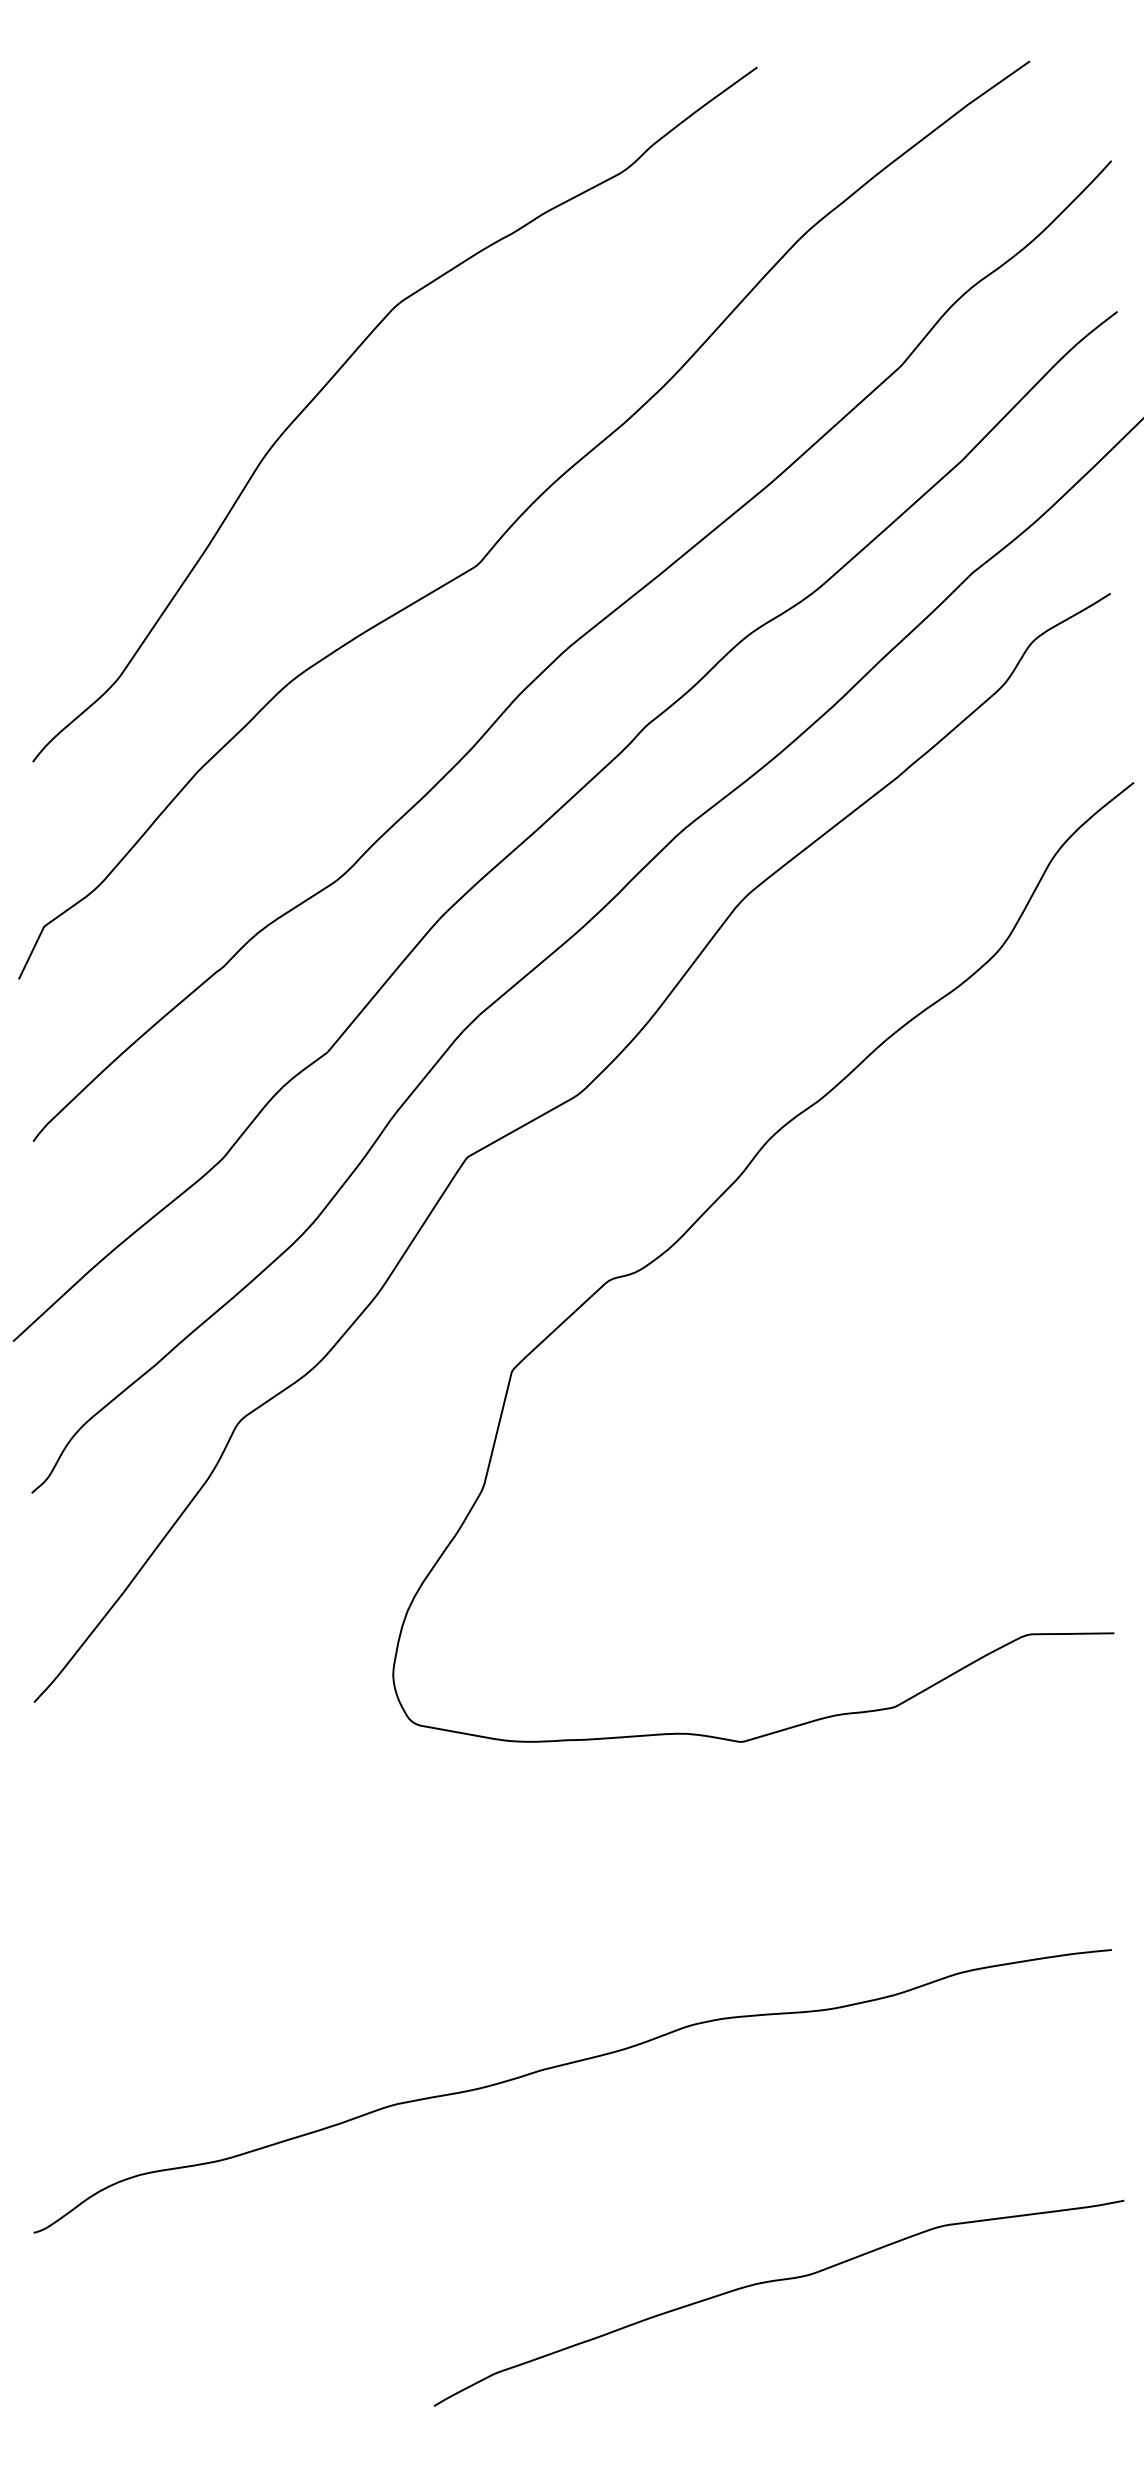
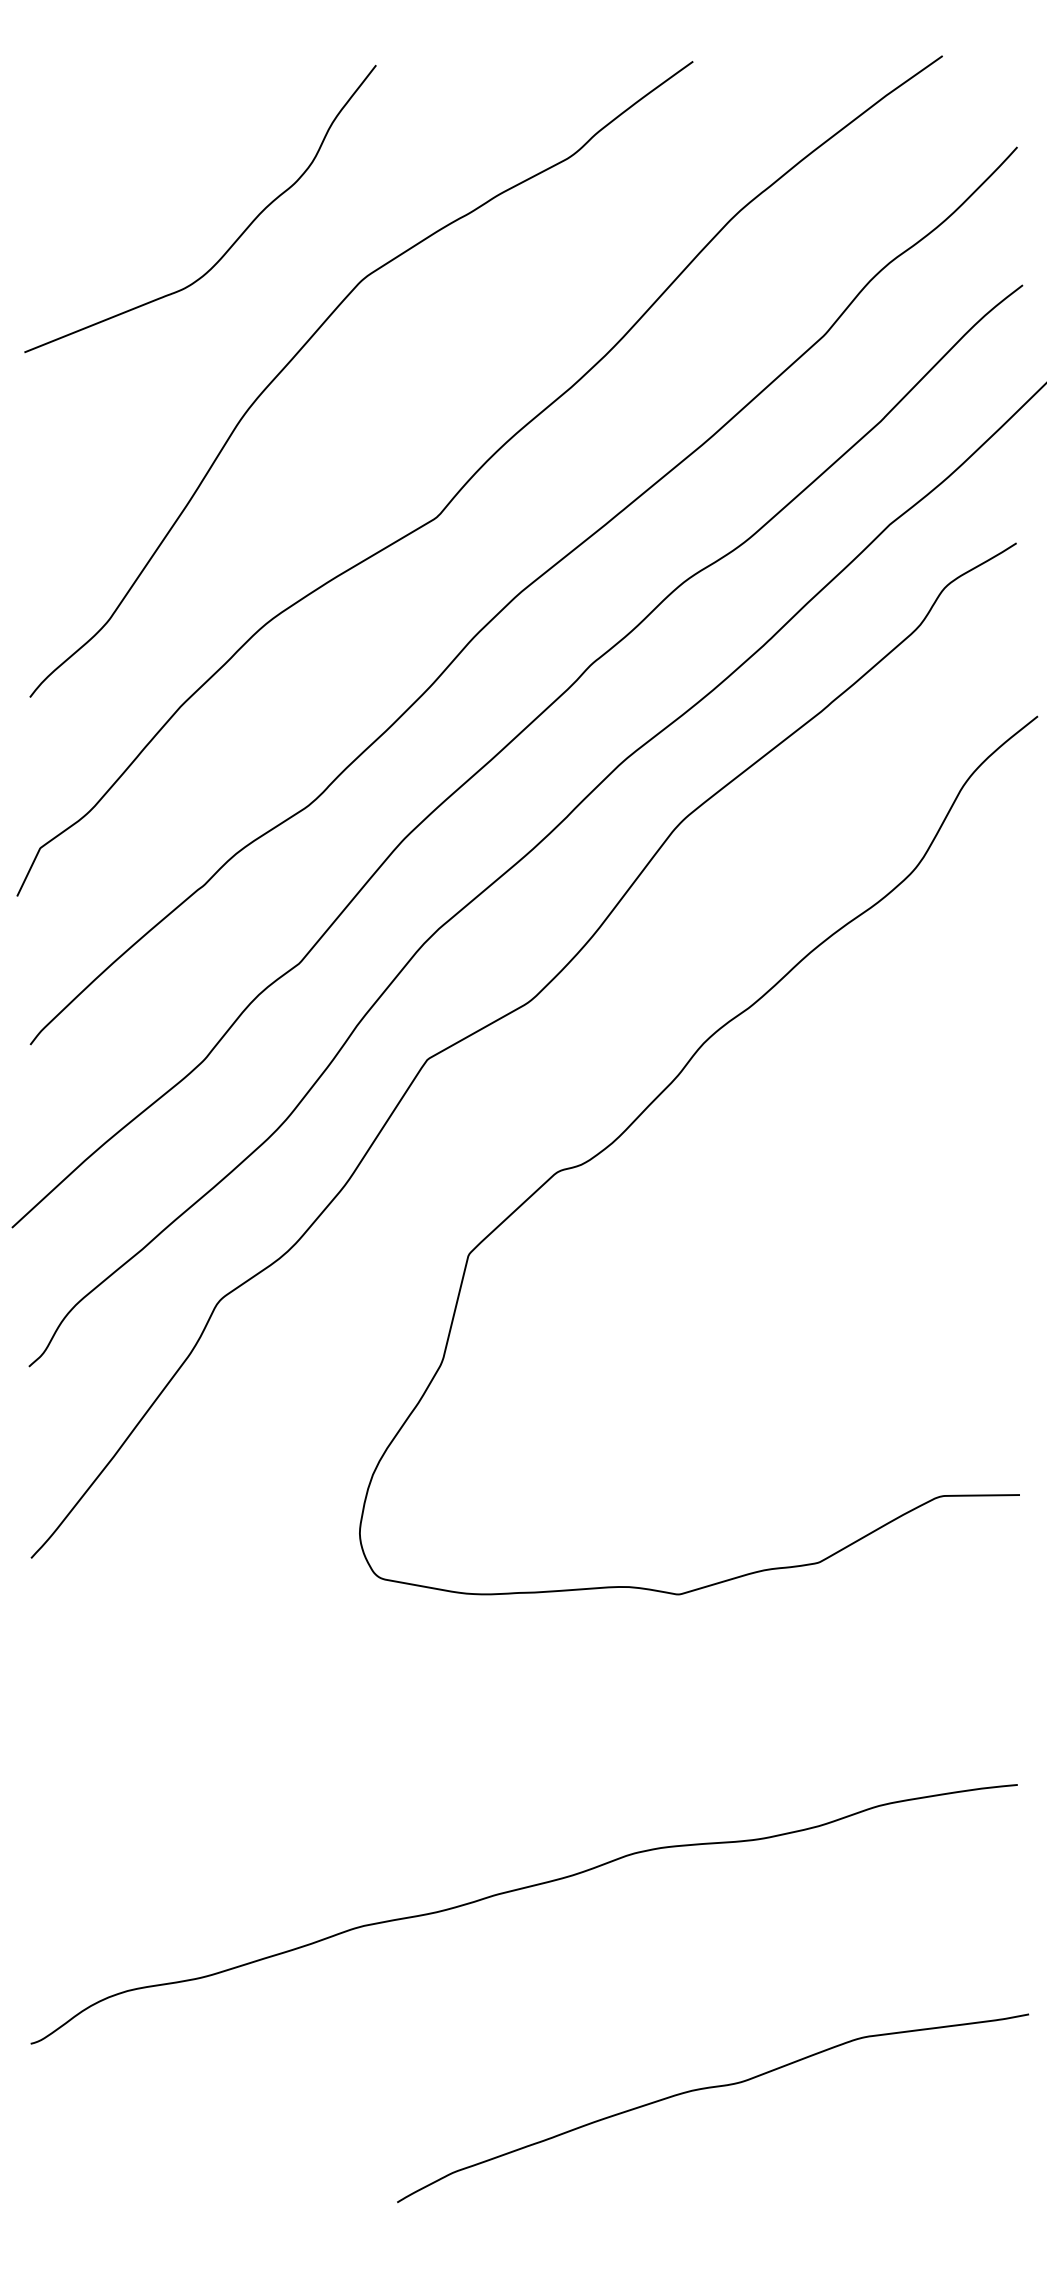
curve: (256, 263) -> (234, 241), added

